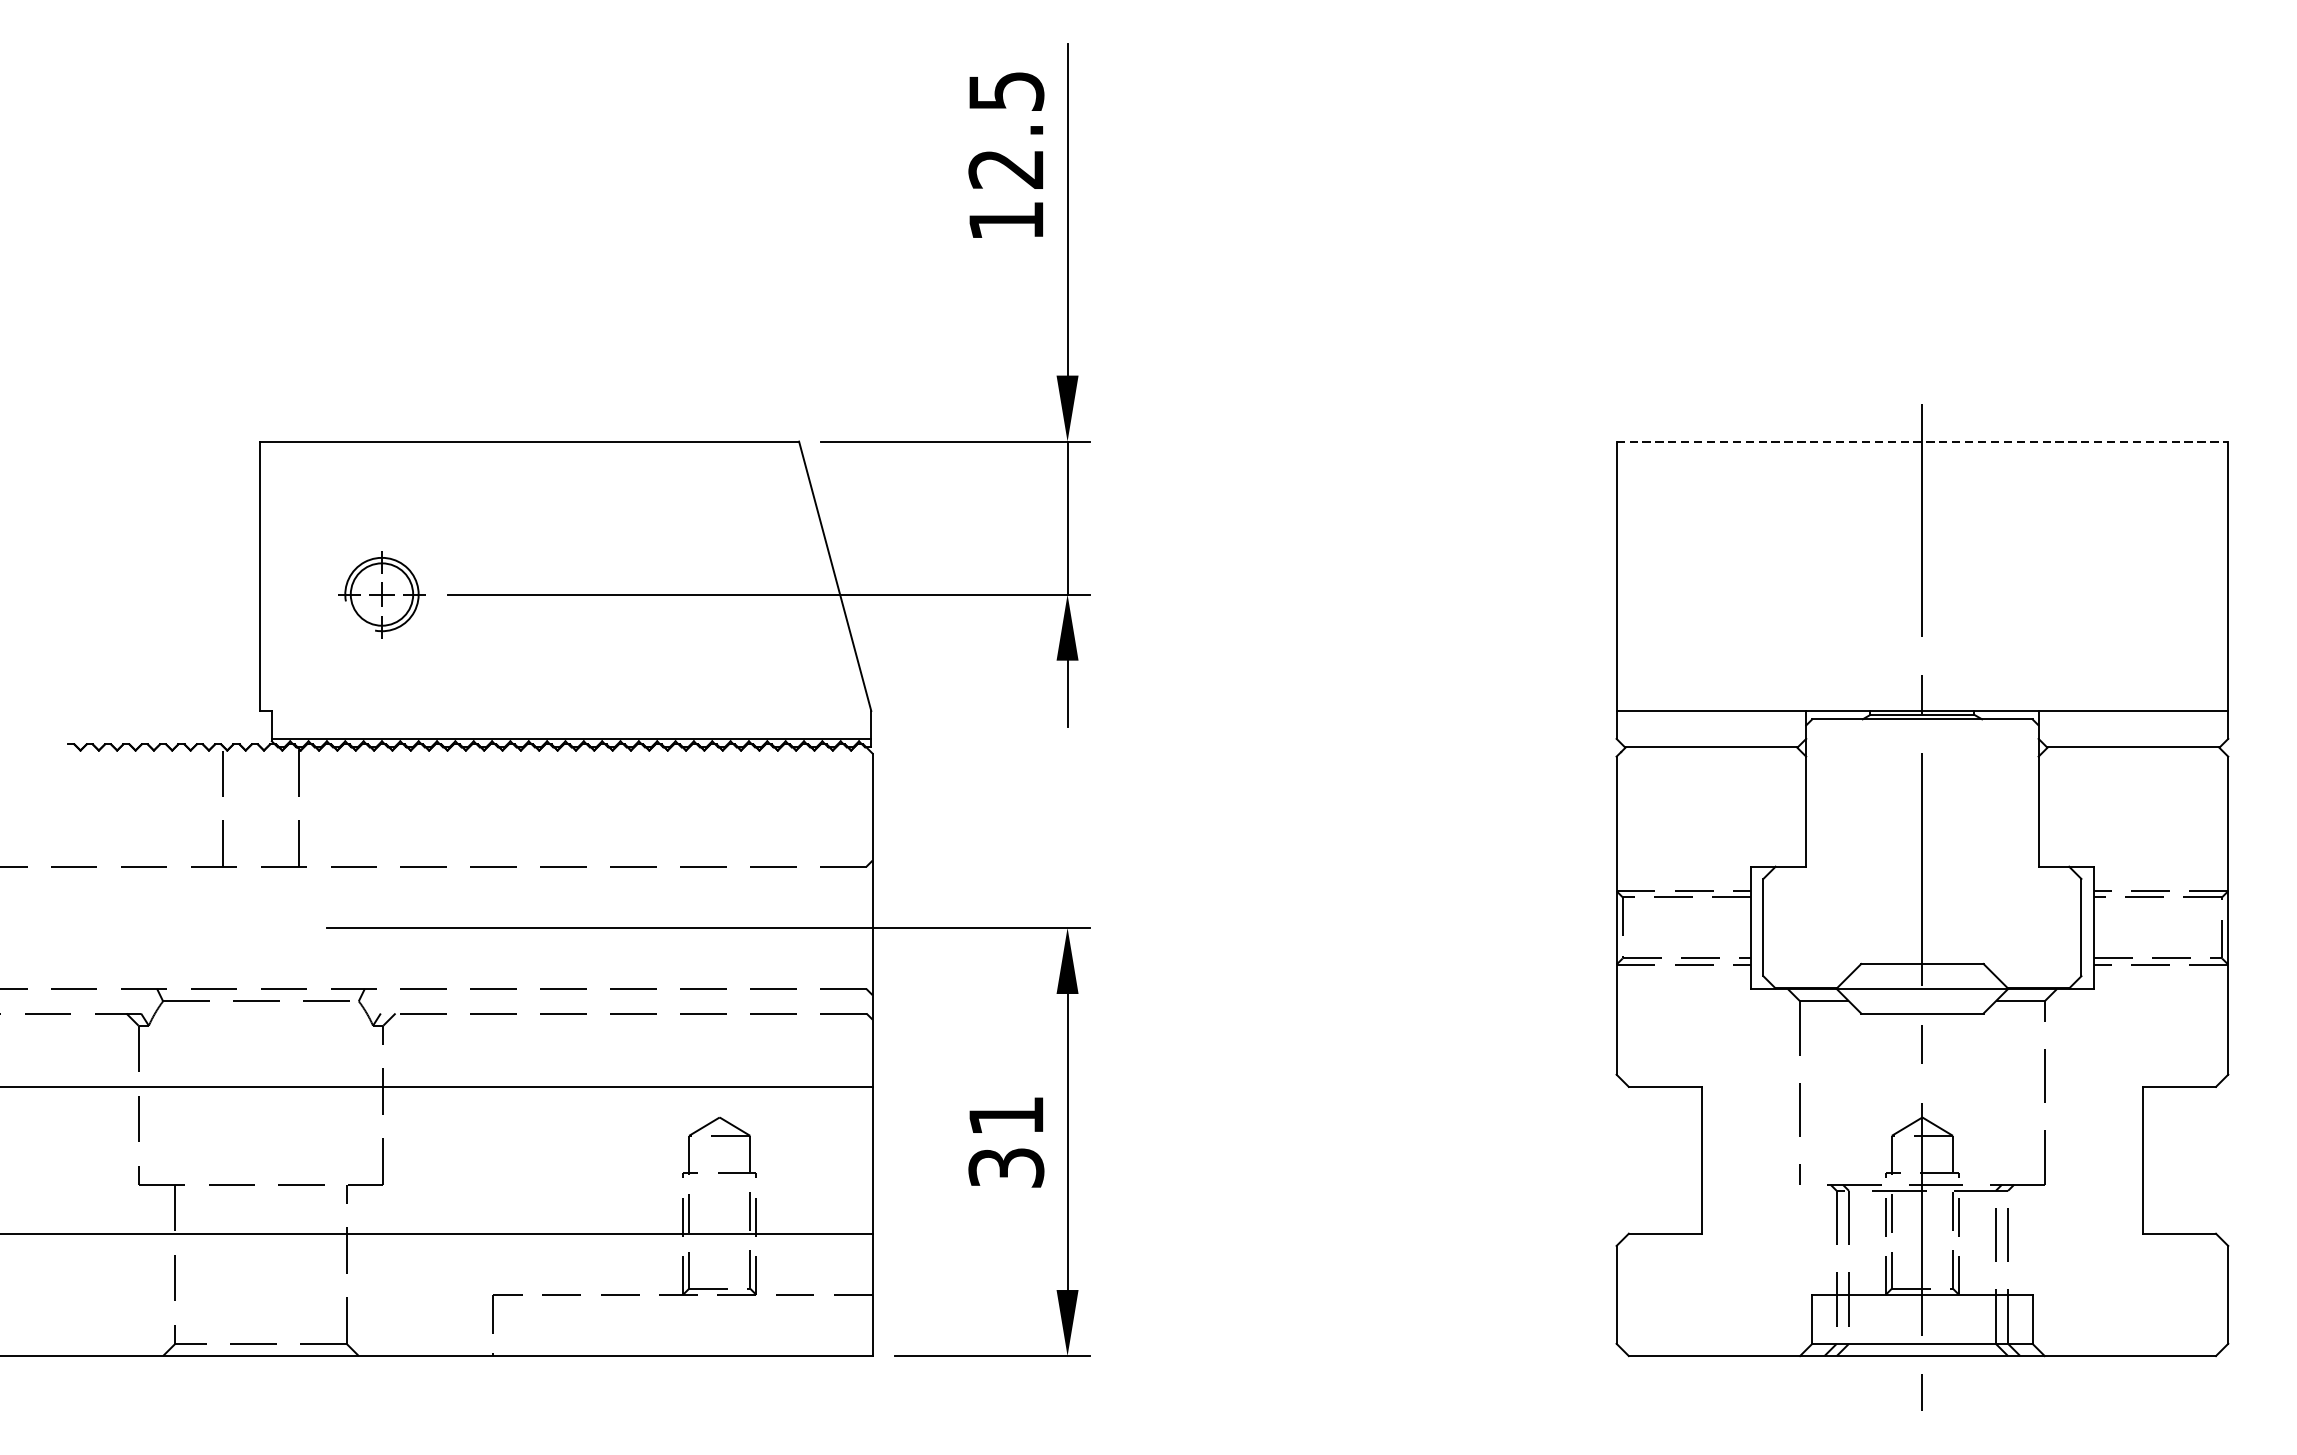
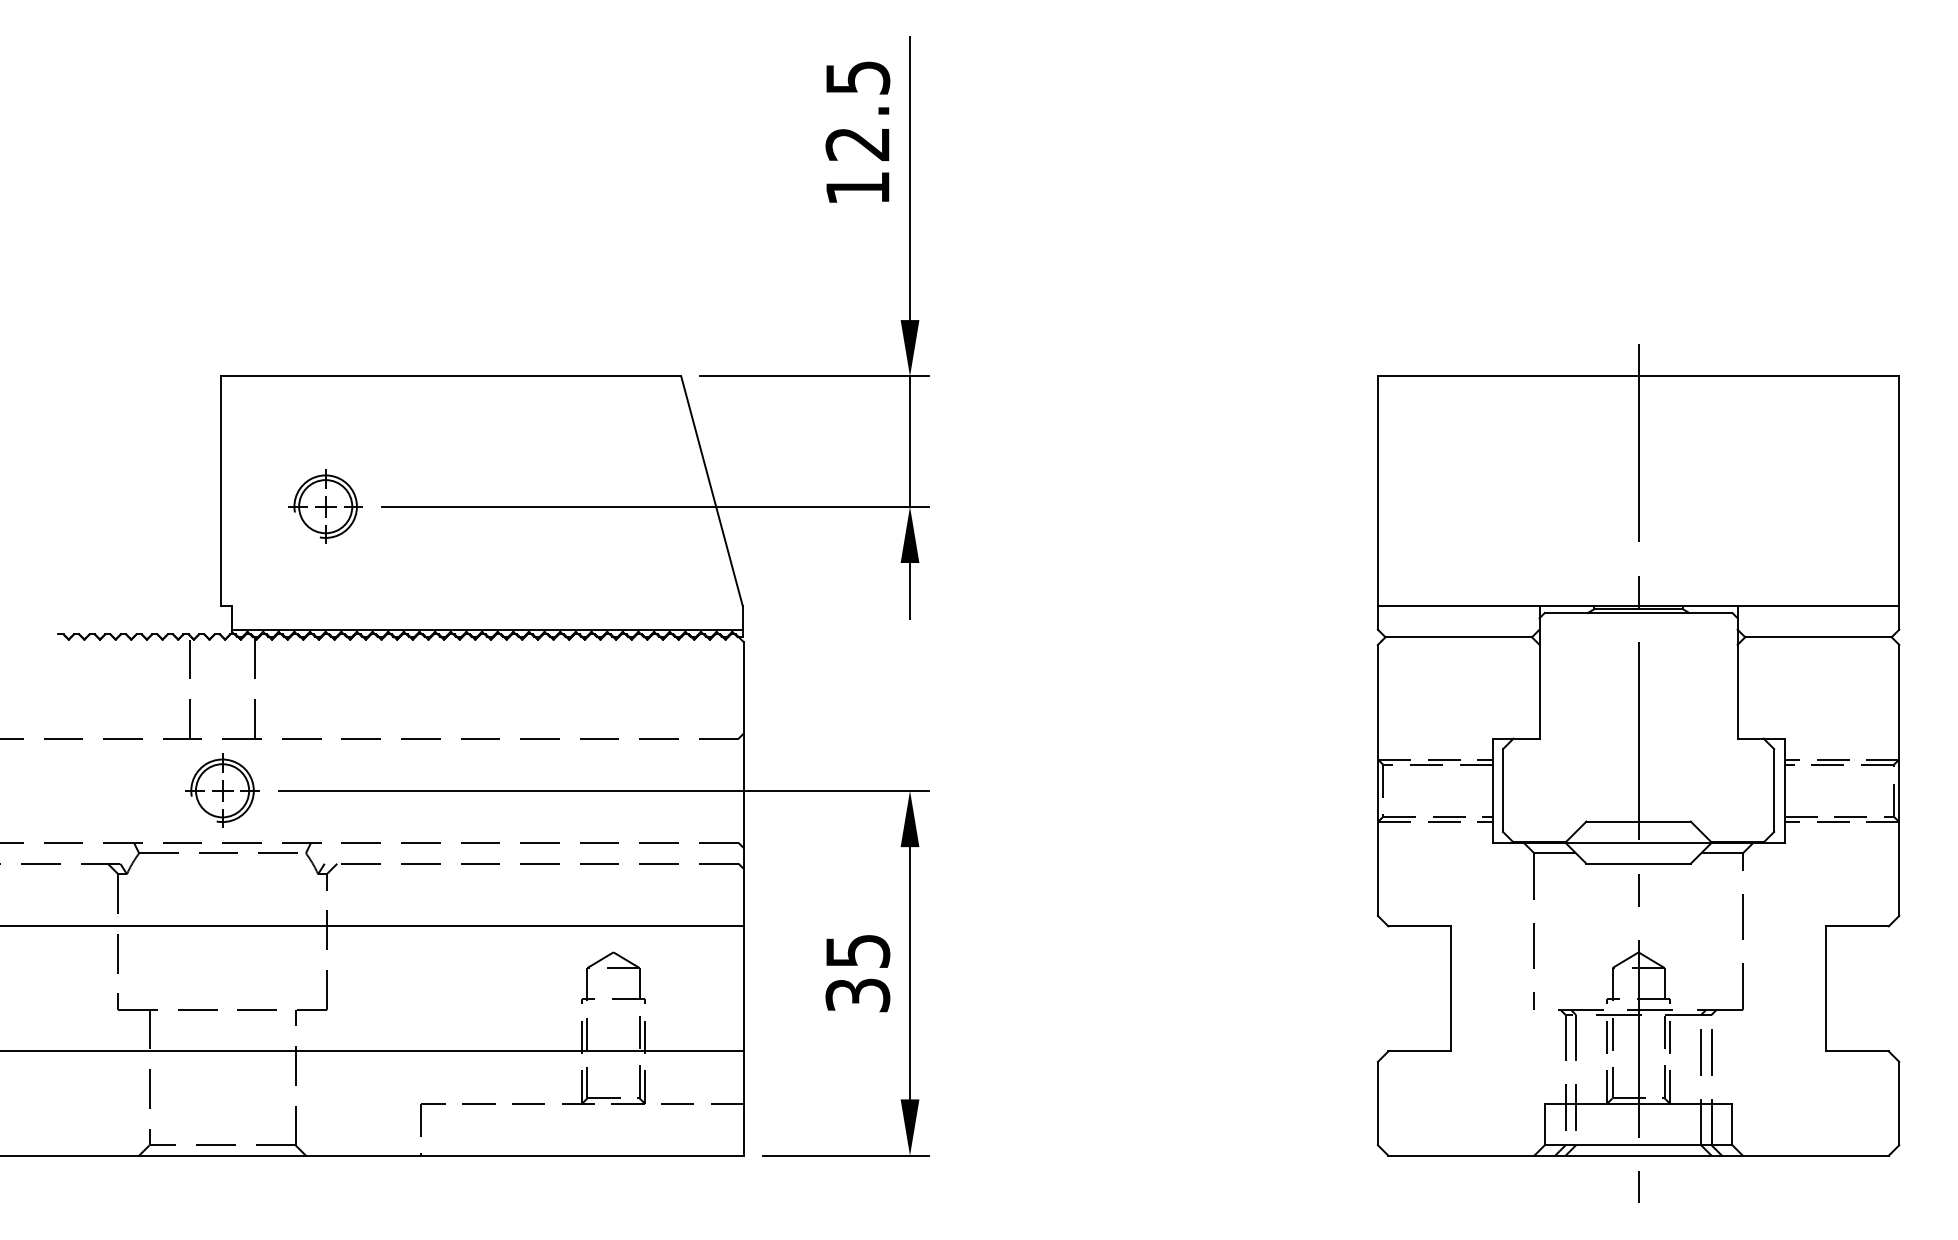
line: (1922, 441) -> (1638, 376), dashed -> solid
part: (260, 927) -> (222, 790), added
text: (1007, 1116) -> (858, 951), 31 -> 35

